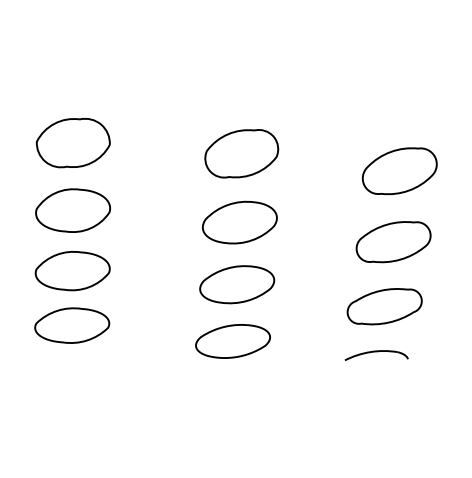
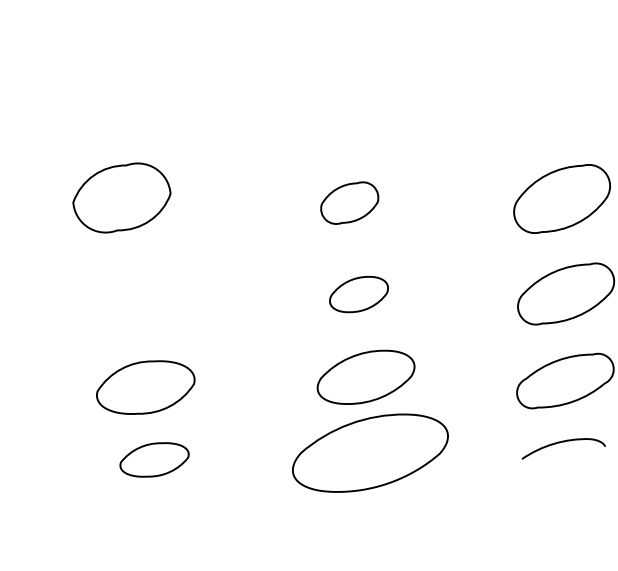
part: (72, 143) -> (120, 198), moved
part: (241, 153) -> (349, 202), size x0.6
part: (72, 210) -> (135, 307), removed
part: (239, 222) -> (358, 294), size x0.6
part: (72, 325) -> (154, 459), size x0.7
part: (232, 341) -> (369, 453), size x1.6

